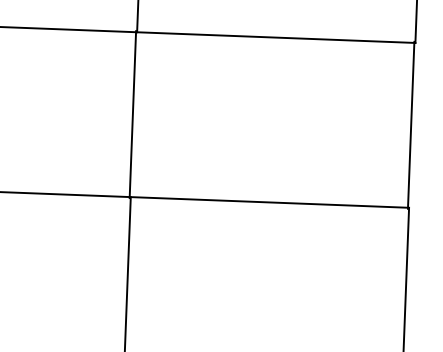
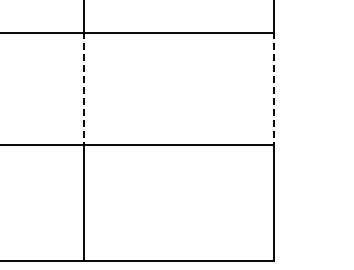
line: (132, 113) -> (83, 88), solid -> dashed
line: (411, 124) -> (273, 88), solid -> dashed

